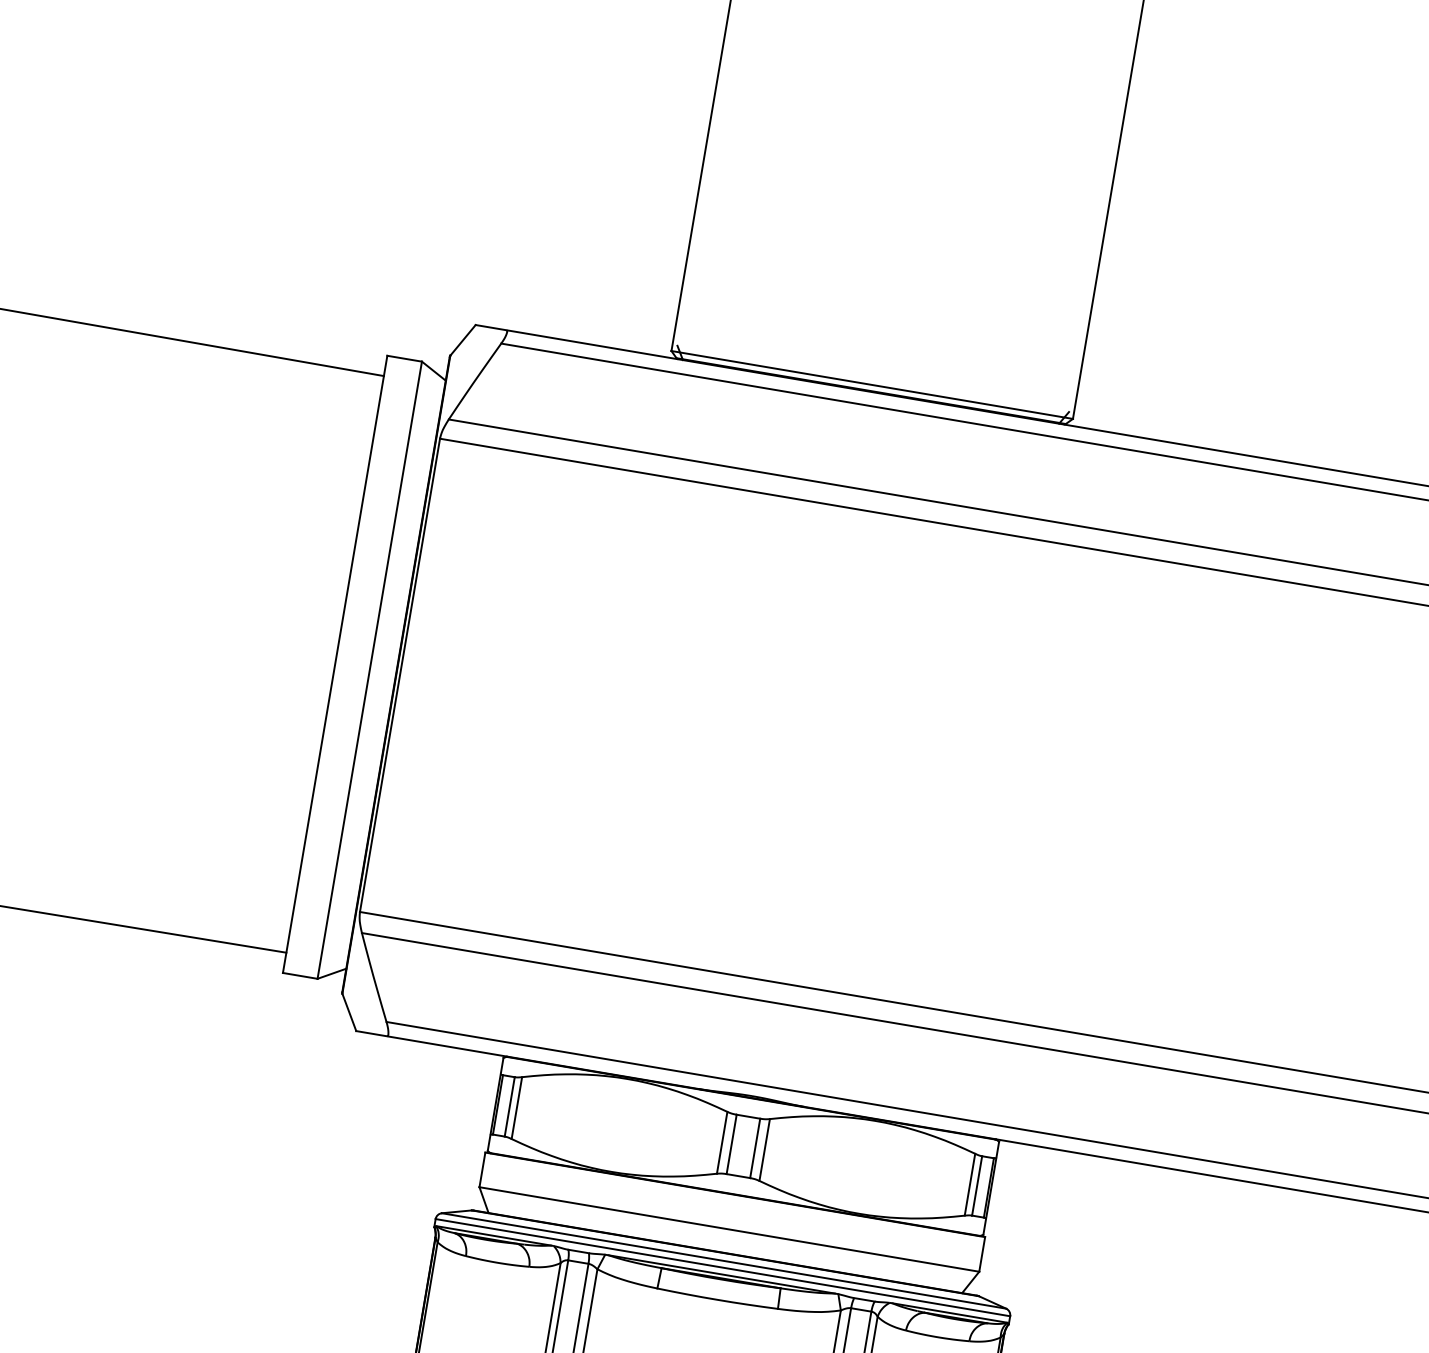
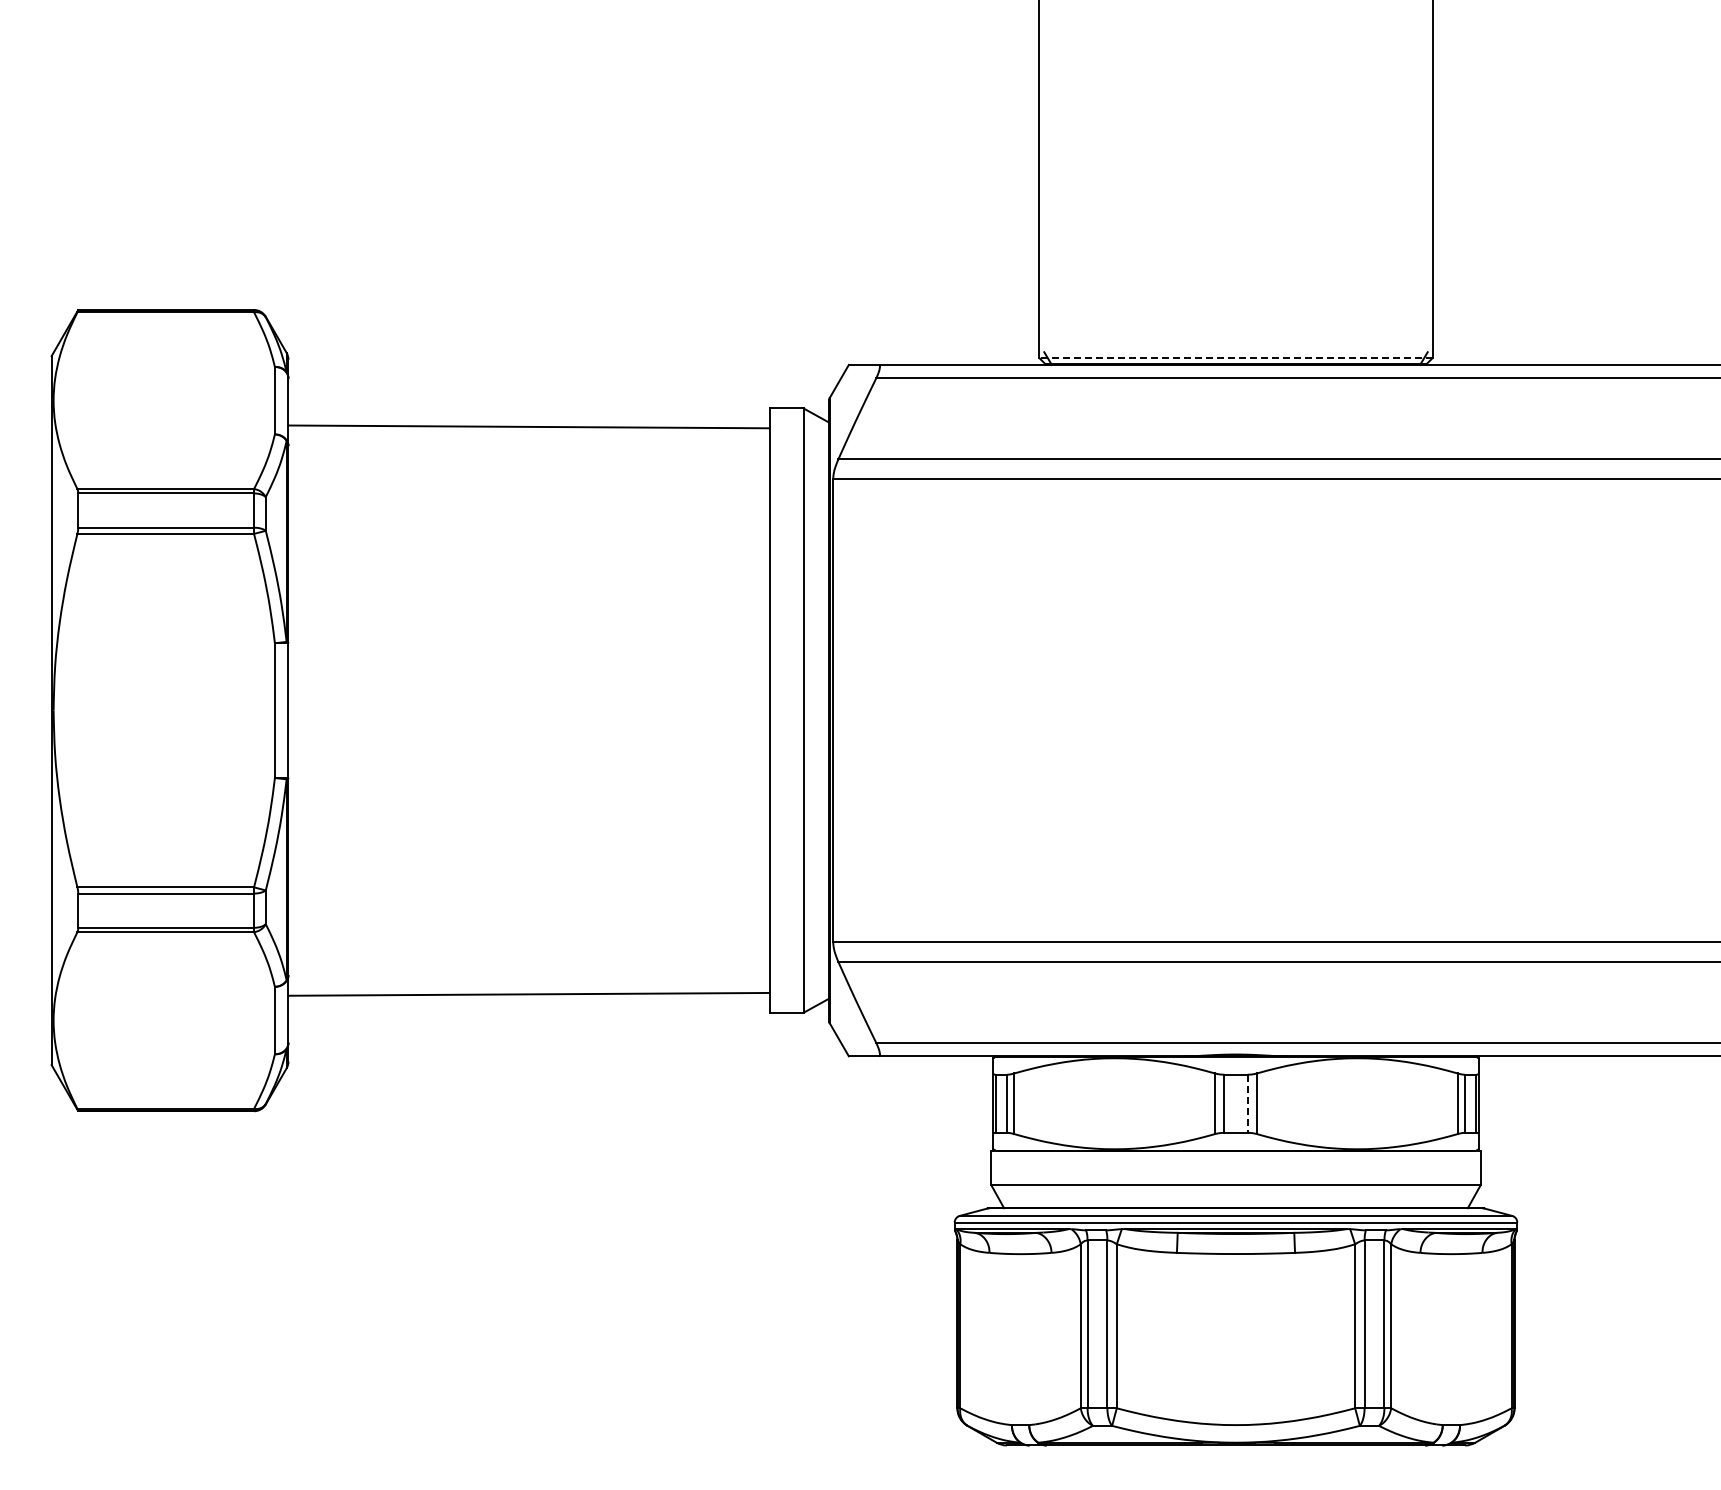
line: (872, 385) -> (1236, 358), solid -> dashed
line: (755, 1149) -> (1247, 1104), solid -> dashed

